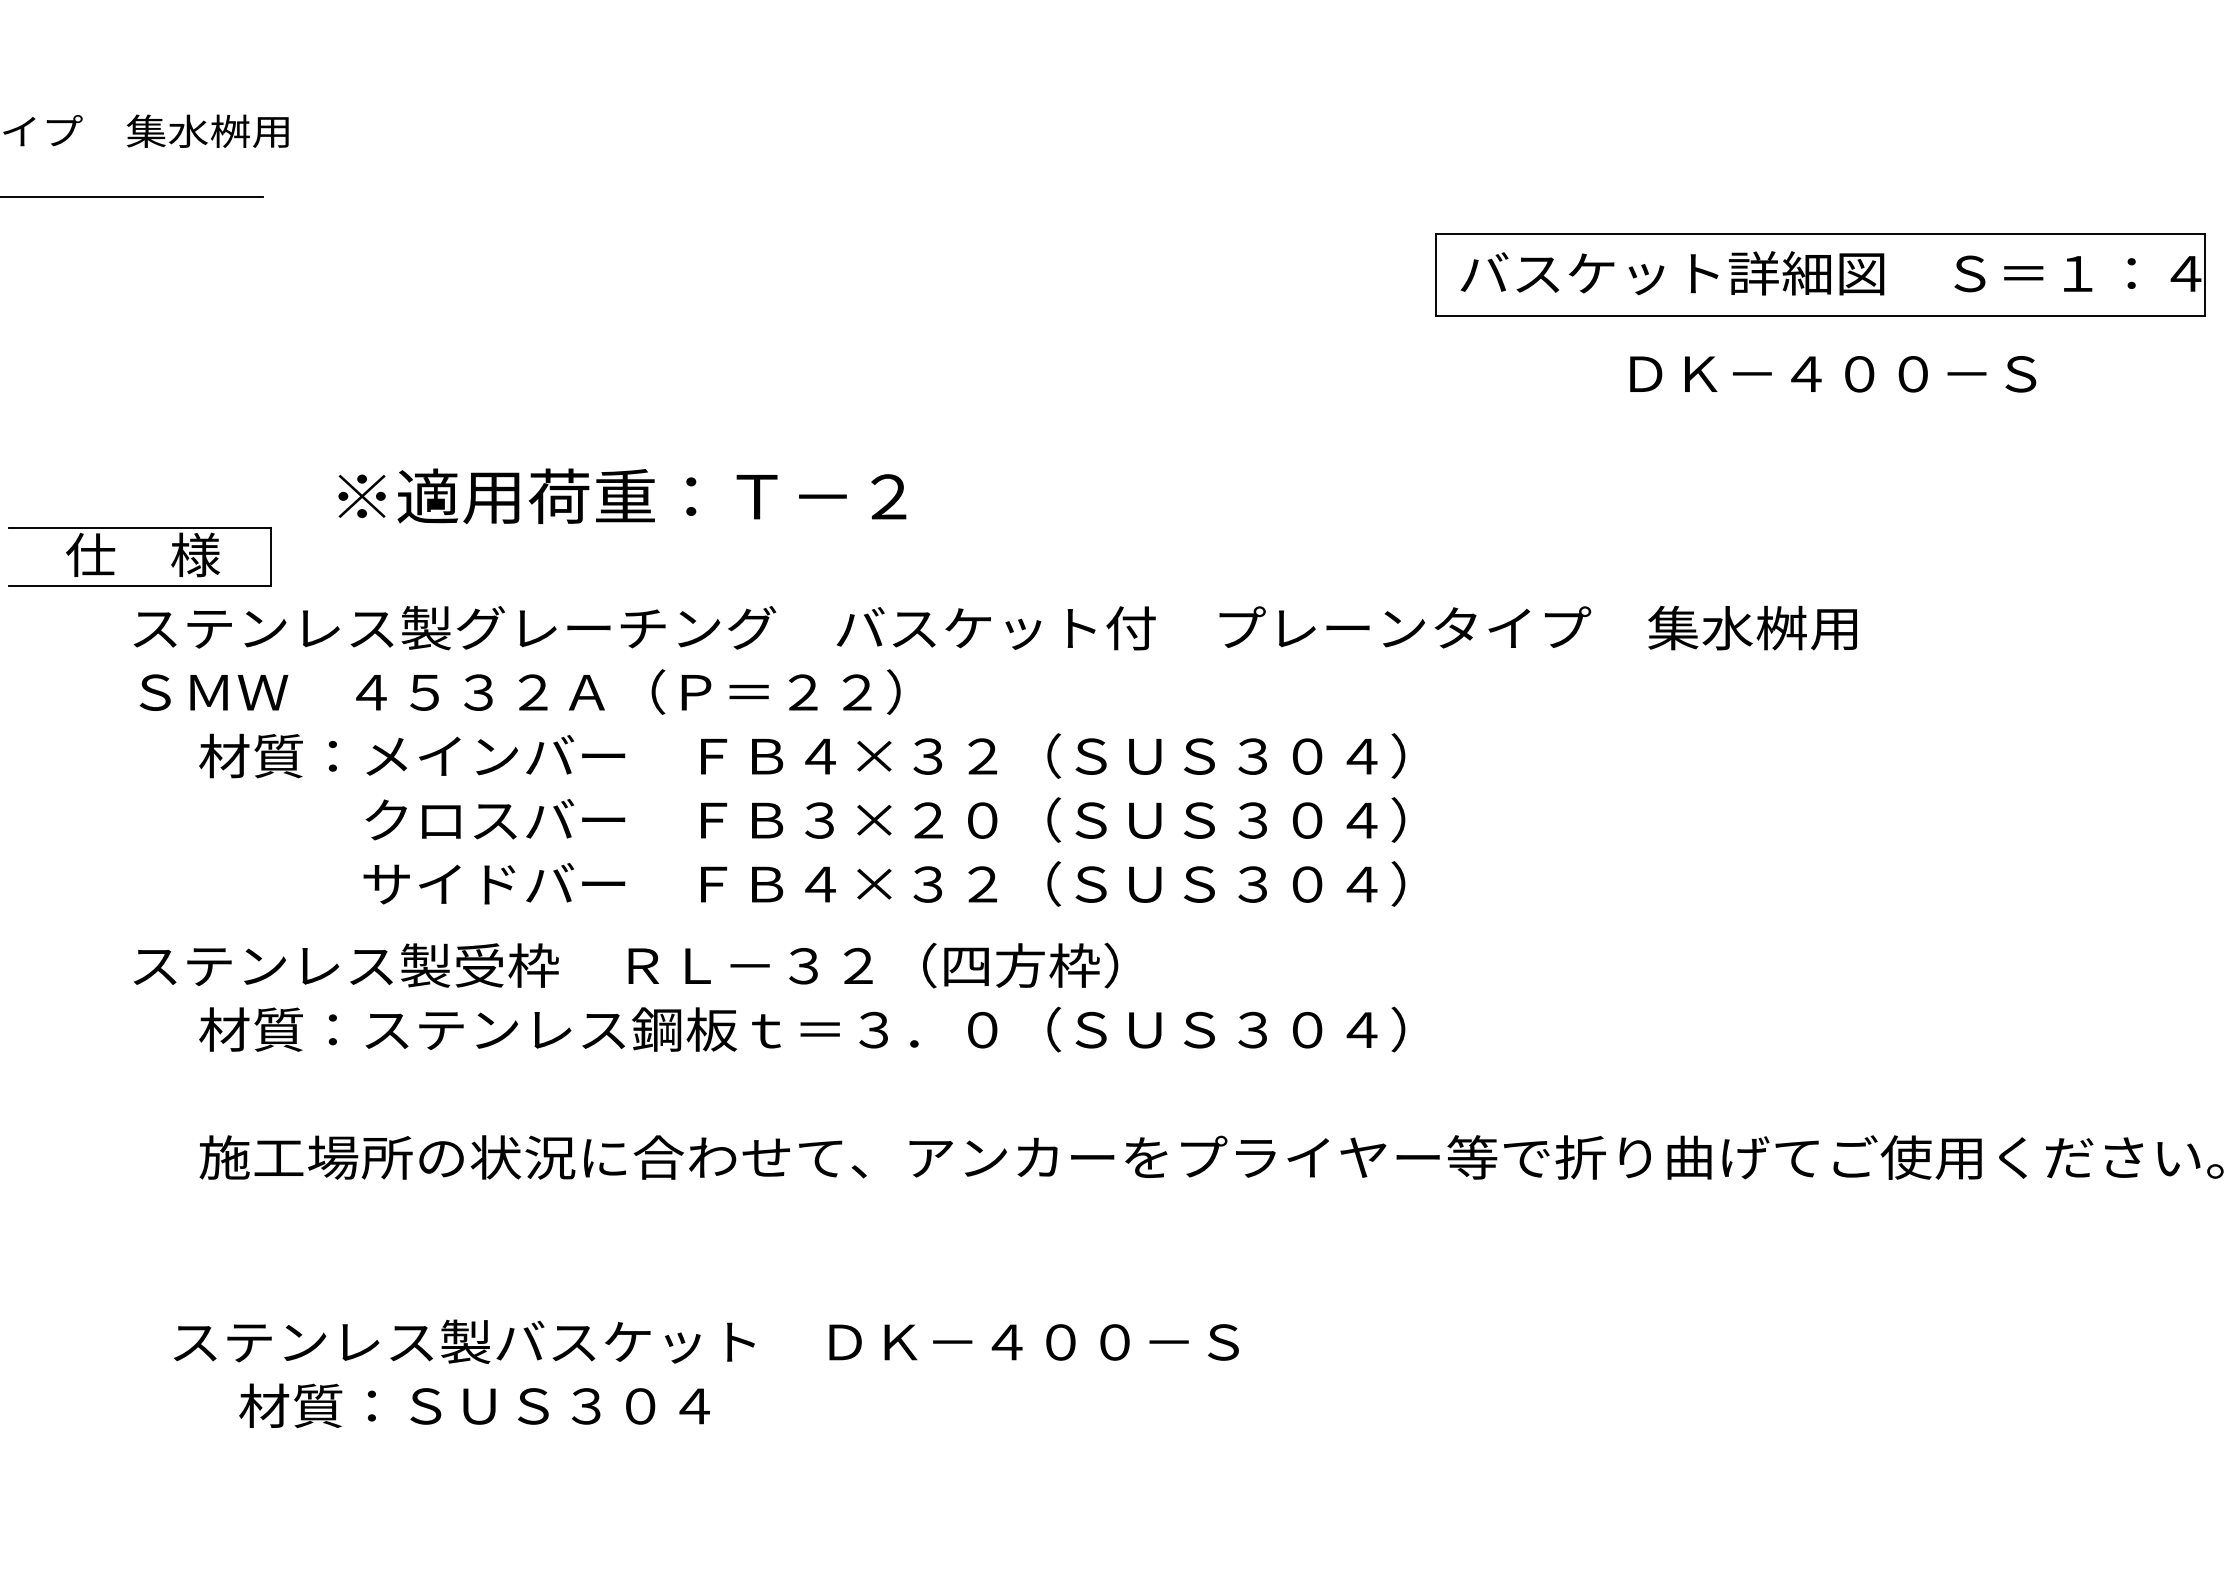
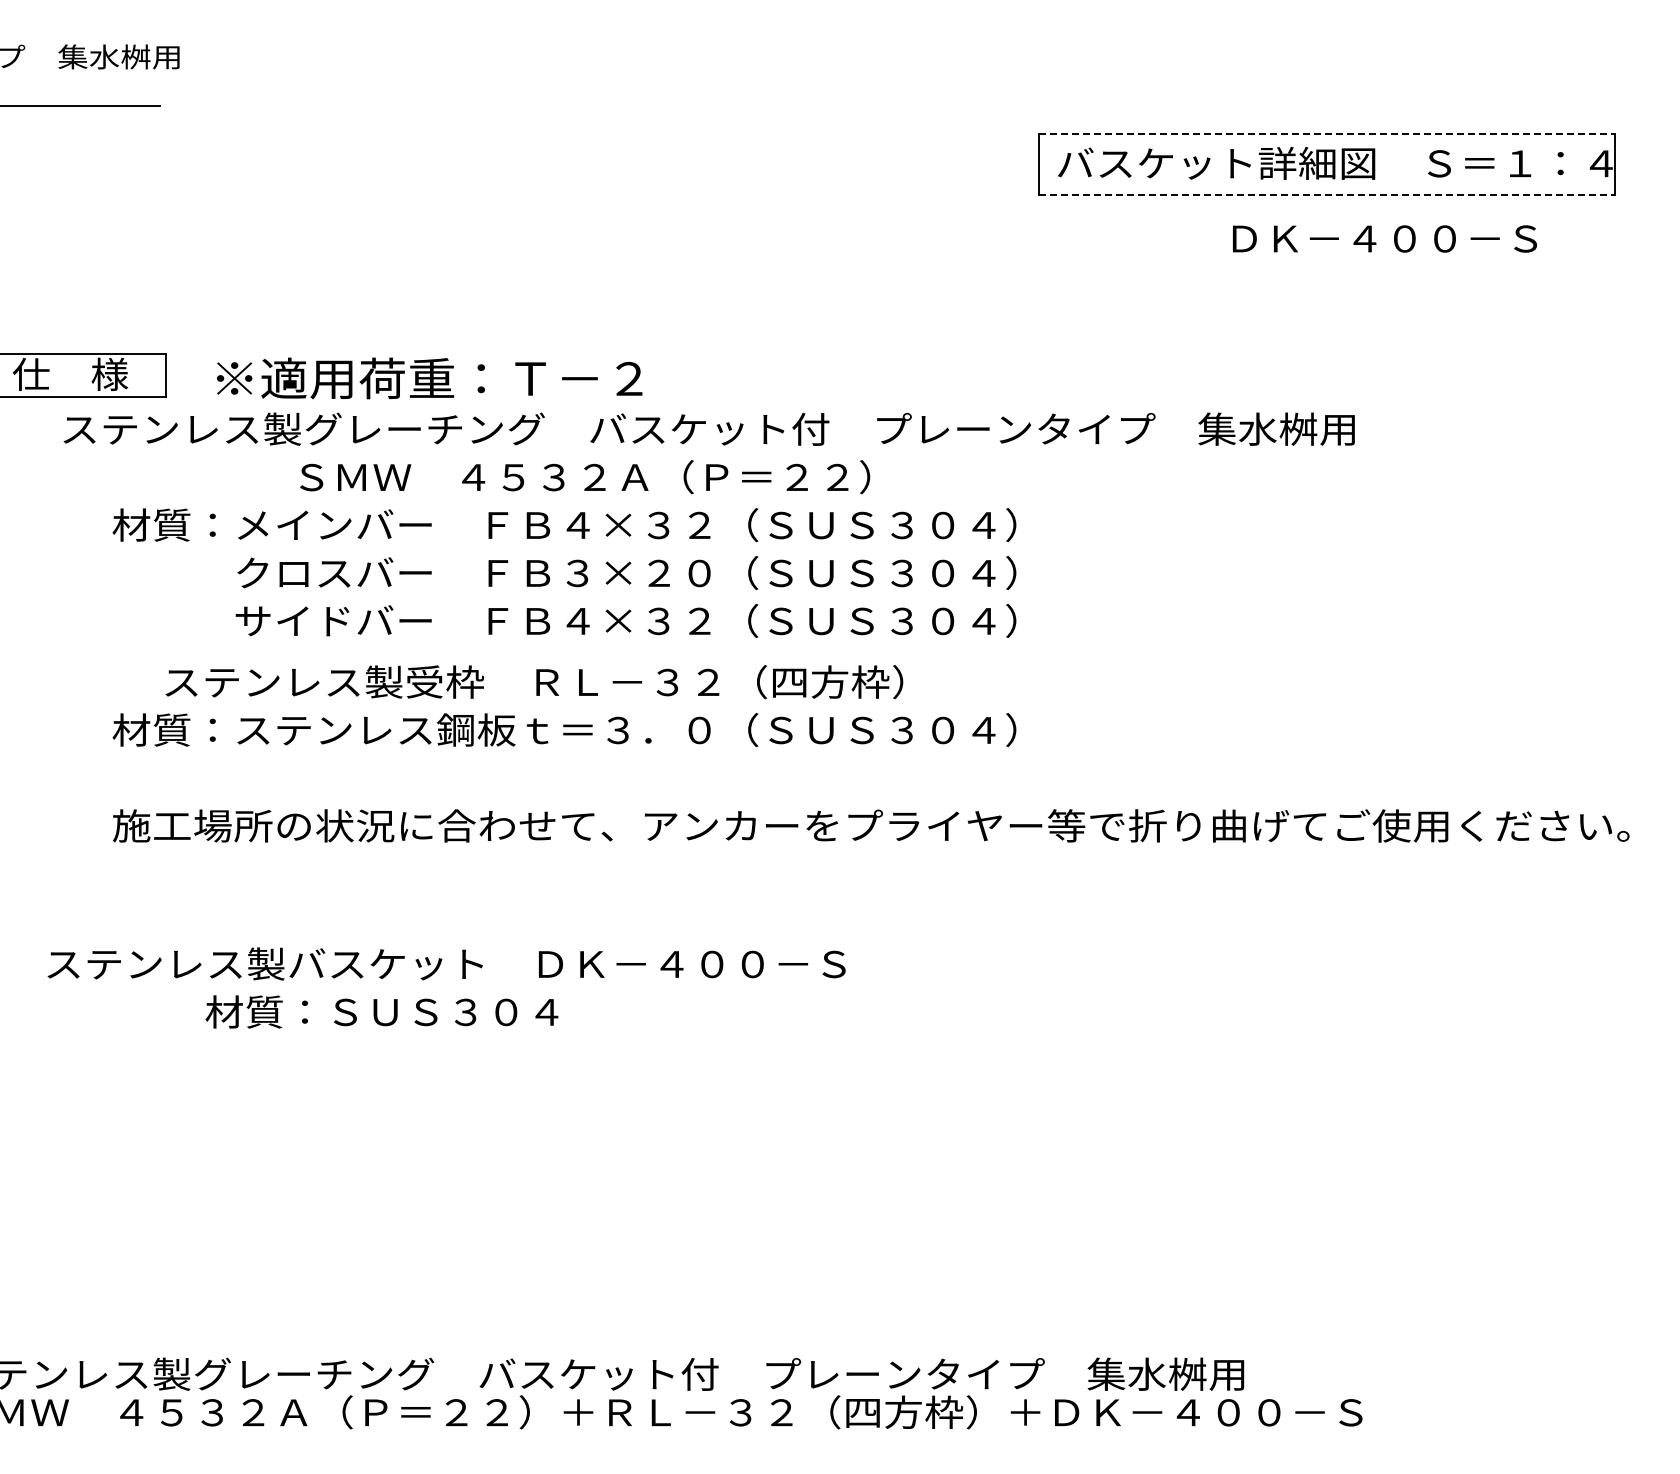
line: (1820, 234) -> (1327, 134), solid -> dashed
line: (1820, 316) -> (1327, 195), solid -> dashed
text: (1833, 373) -> (1385, 238), moved
text: (622, 496) -> (429, 378), moved
text: (520, 692) -> (585, 477), moved
text: (626, 966) -> (534, 682), moved
text: (706, 1341) -> (446, 963), moved
text: (474, 1405) -> (381, 1011), moved

